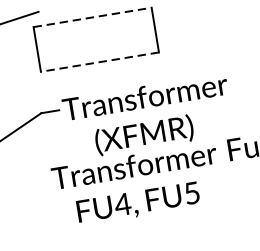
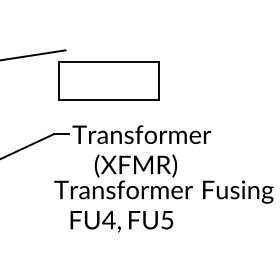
line: (93, 17) -> (109, 62), dashed -> solid
line: (100, 61) -> (109, 99), dashed -> solid

